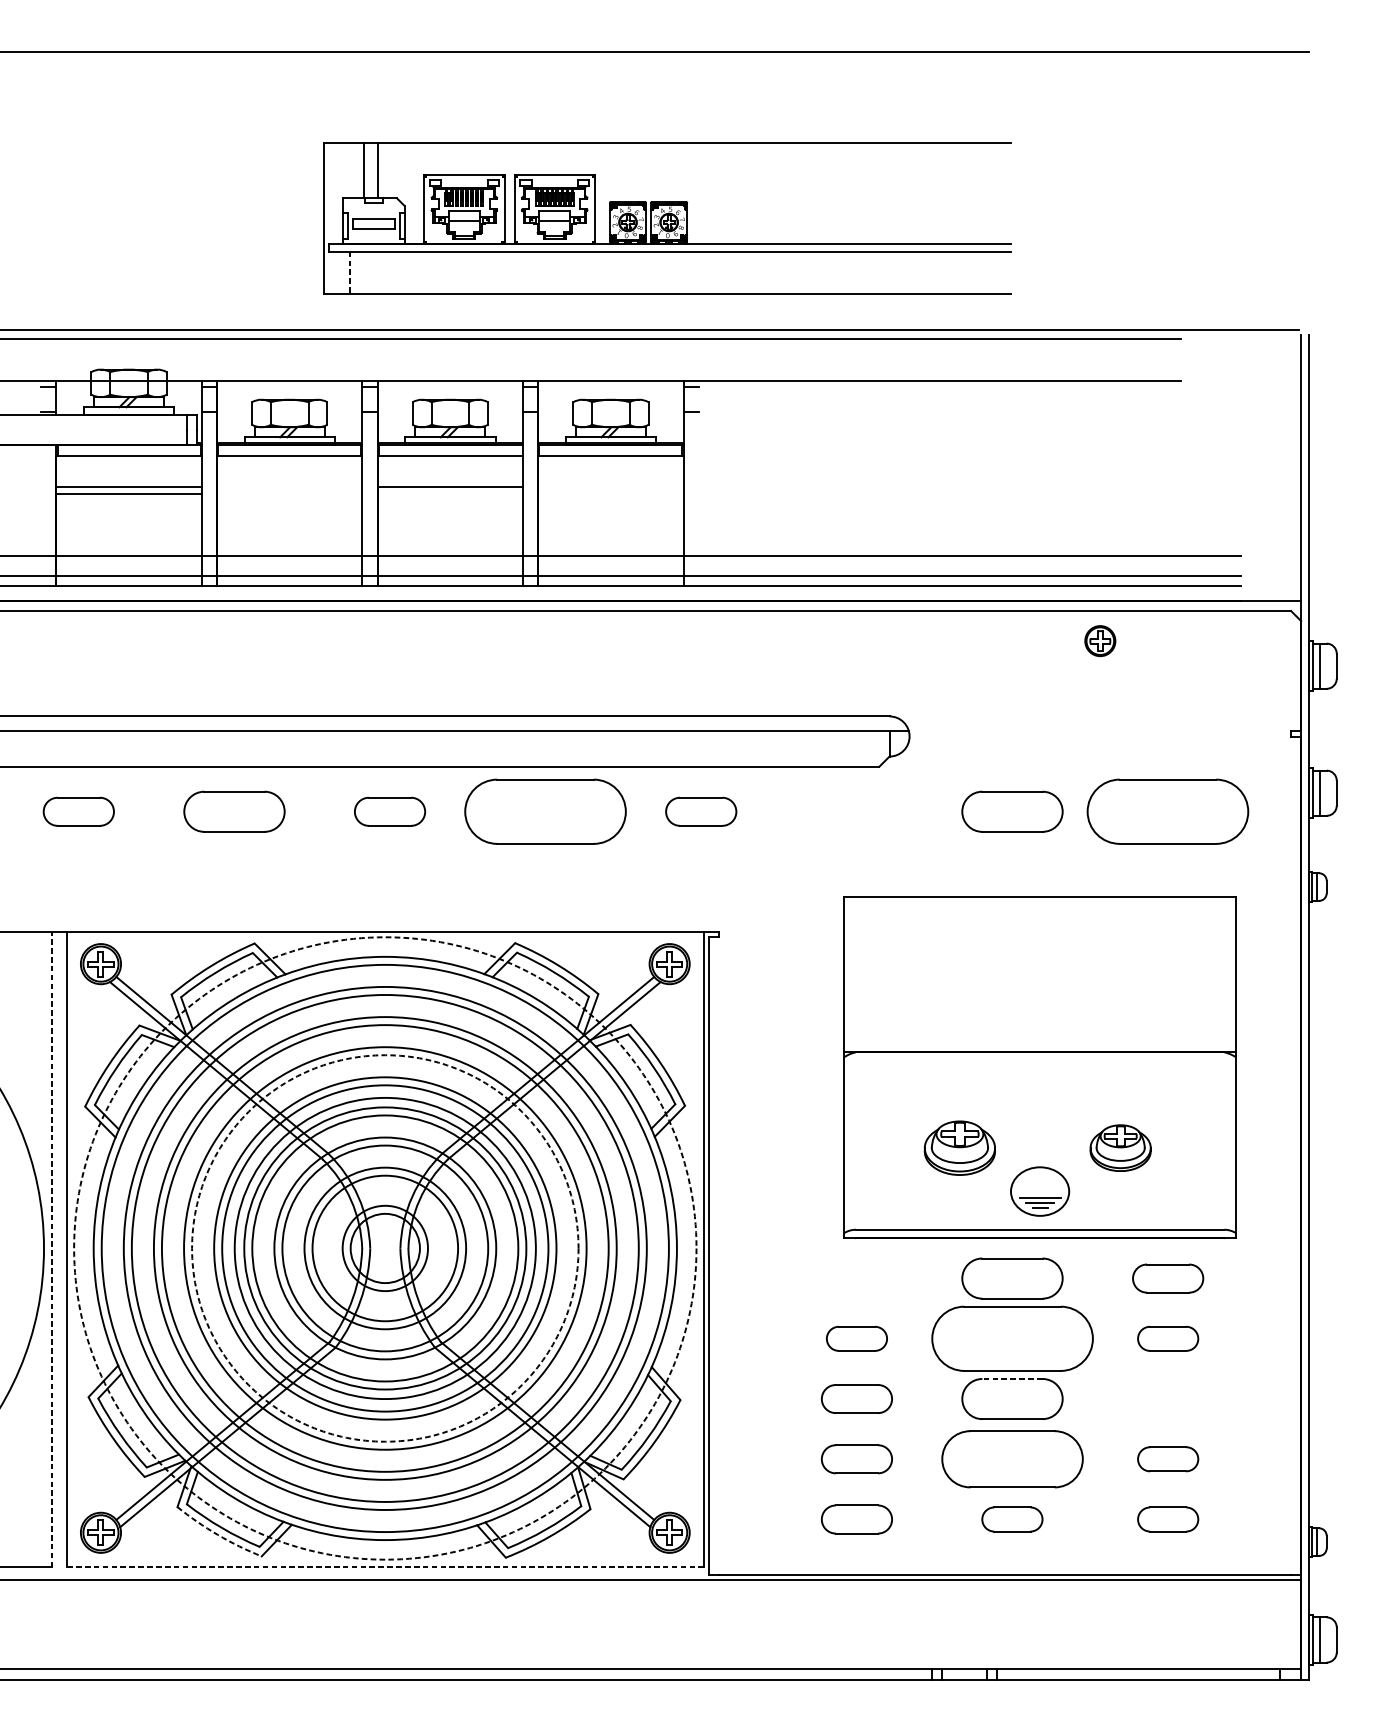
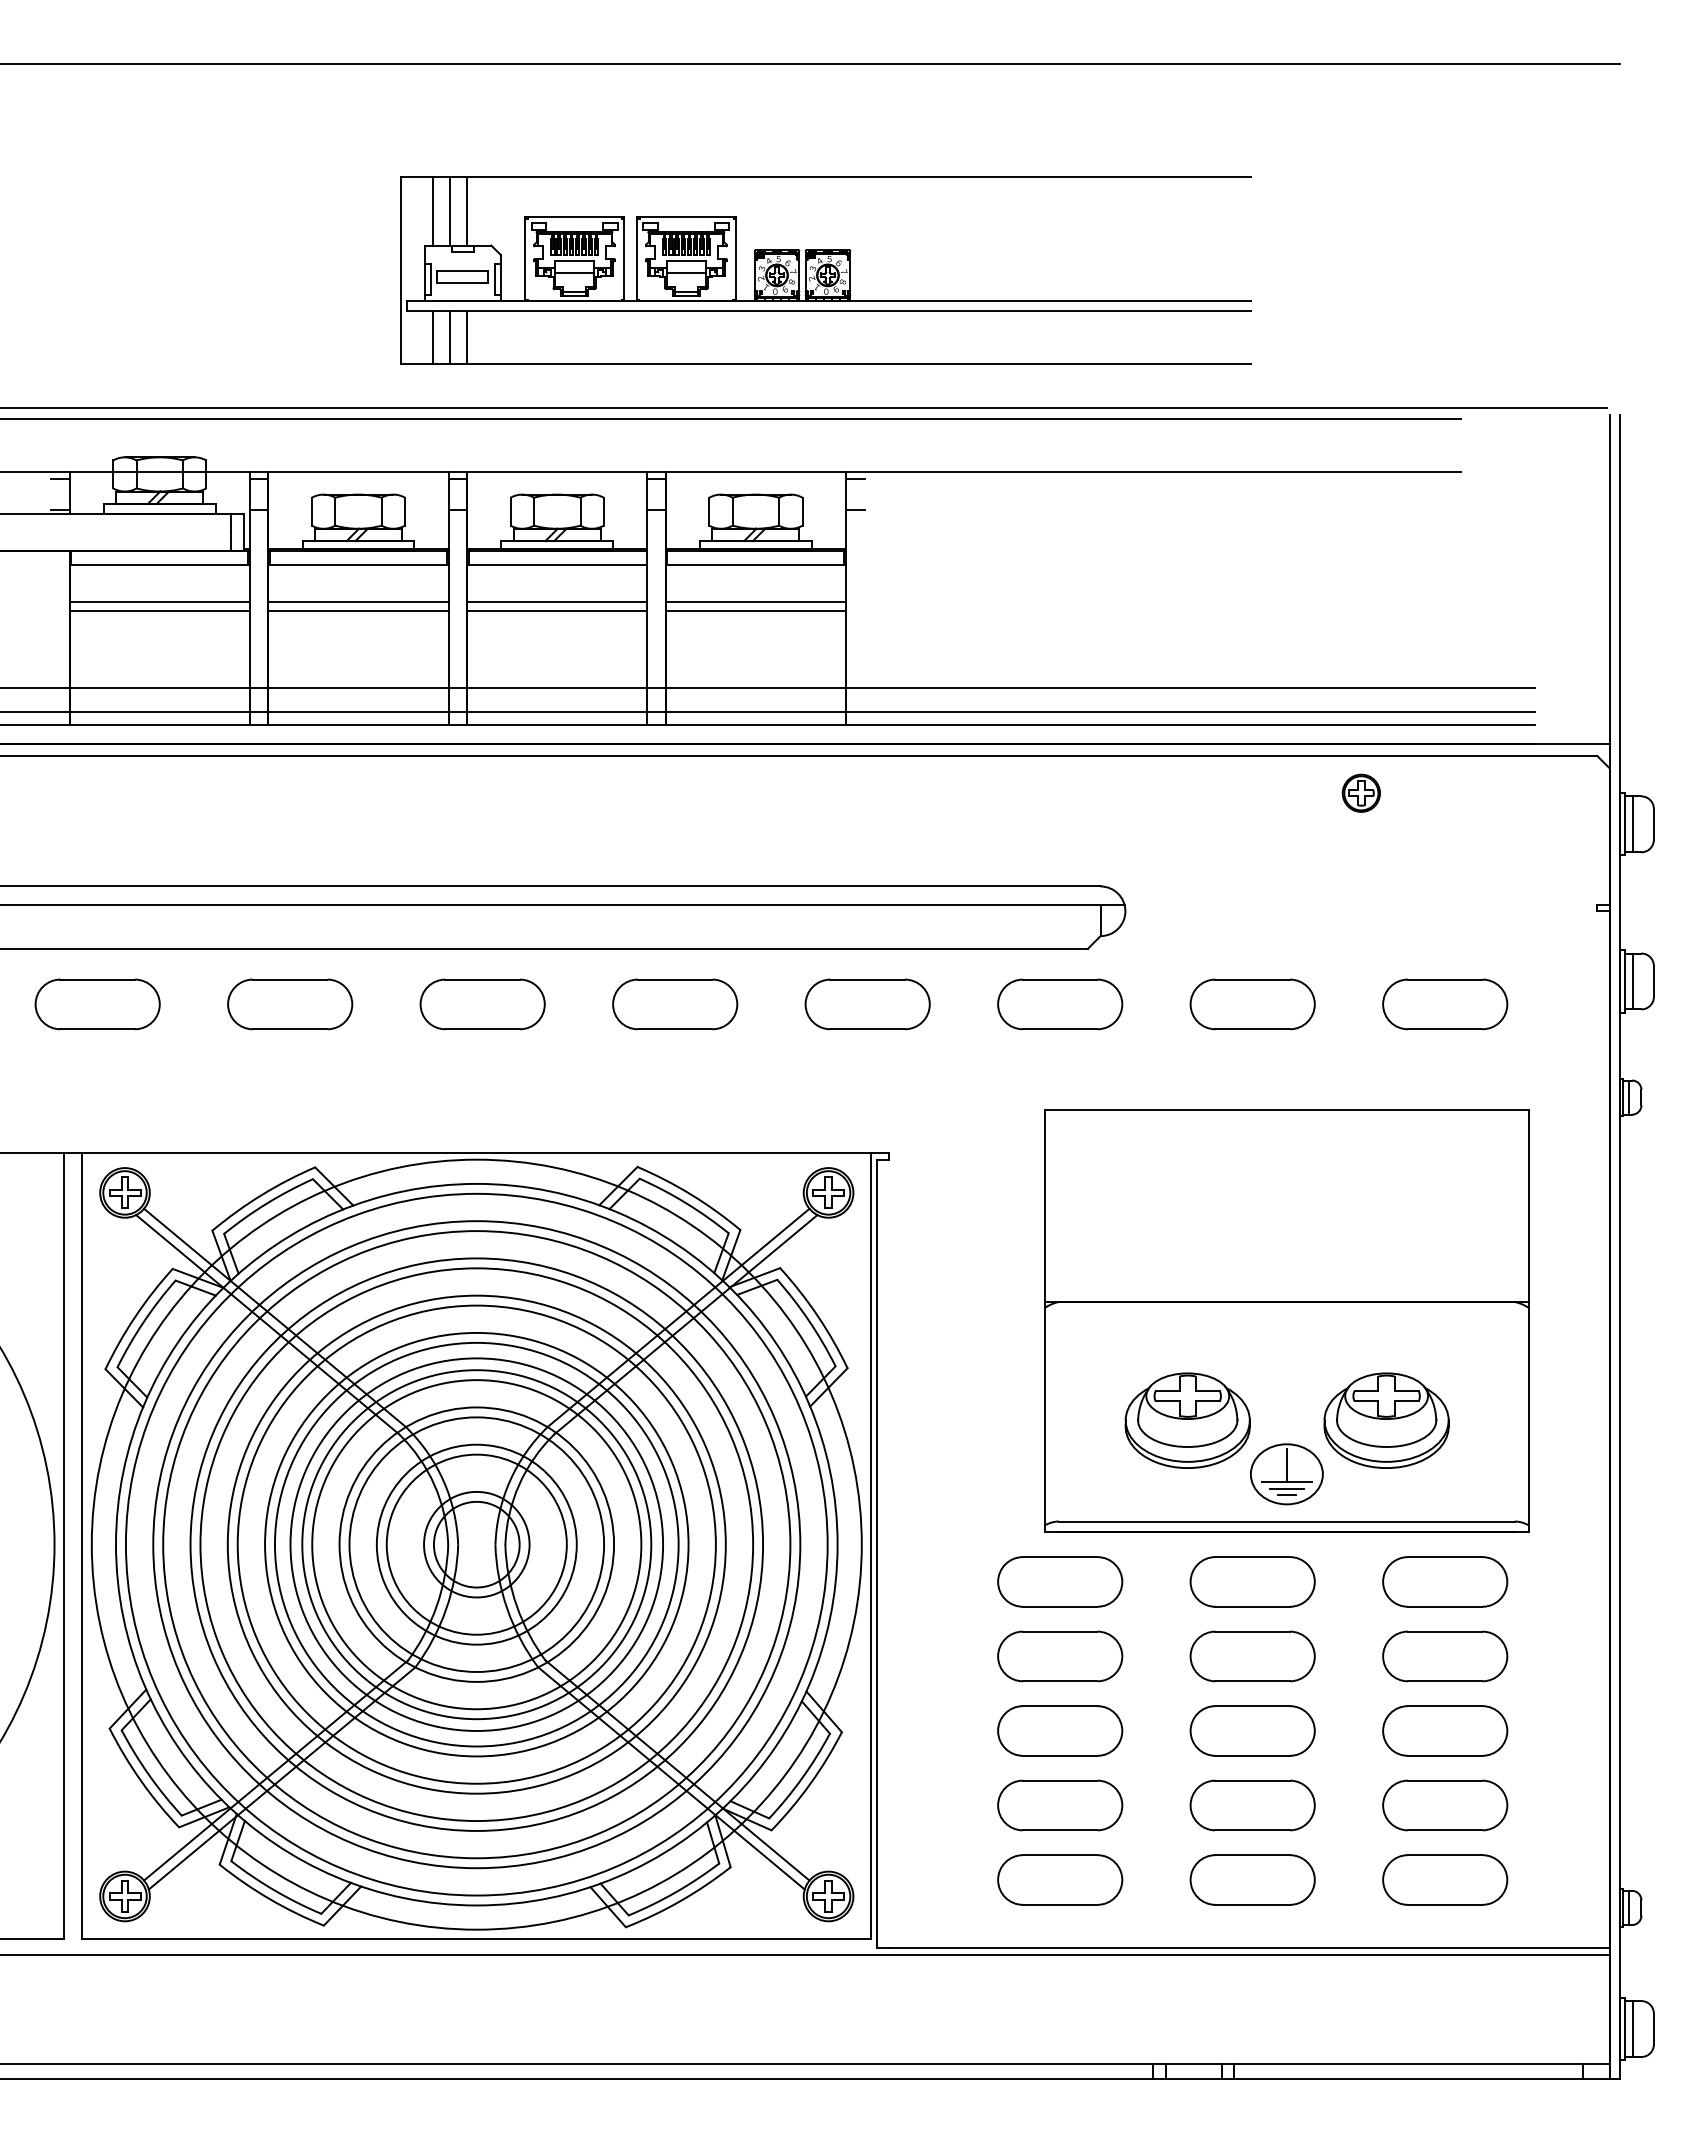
line: (350, 170) -> (433, 211), added
line: (364, 272) -> (450, 337), added
line: (377, 272) -> (467, 337), added
line: (350, 273) -> (433, 338), dashed -> solid
line: (289, 486) -> (358, 602), added
line: (610, 486) -> (755, 602), added
line: (289, 494) -> (358, 611), added
line: (450, 494) -> (557, 611), added
line: (610, 494) -> (755, 611), added
part: (78, 811) -> (97, 1004), size x1.43
part: (389, 811) -> (482, 1004), size x1.43
part: (545, 811) -> (675, 1004), size x0.62
part: (701, 811) -> (867, 1004), size x1.43
part: (857, 811) -> (1060, 1004), added
part: (1168, 811) -> (1445, 1004), size x0.62
part: (959, 1148) -> (1187, 1420), size x1.43
part: (1120, 1148) -> (1386, 1420), size x1.67
line: (1039, 1184) -> (1286, 1465), added
circle: (385, 1248) -> (476, 1544), dashed -> solid
circle: (385, 1248) -> (476, 1544), dashed -> solid
line: (51, 1249) -> (63, 1546), dashed -> solid
part: (857, 1278) -> (1060, 1581), added
part: (1168, 1278) -> (1445, 1581), size x1.43
part: (857, 1338) -> (1060, 1656), size x1.67
part: (1012, 1338) -> (1252, 1656), size x0.62
part: (1168, 1338) -> (1445, 1656), size x1.67
line: (1012, 1379) -> (1252, 1706), dashed -> solid
part: (857, 1398) -> (1060, 1730), size x1.43
part: (1168, 1398) -> (1445, 1730), added
part: (857, 1459) -> (1060, 1805), size x1.43
part: (1012, 1459) -> (1252, 1805), size x0.71
part: (1168, 1459) -> (1445, 1805), size x1.67
part: (857, 1519) -> (1060, 1879), size x1.43
part: (1012, 1519) -> (1252, 1879), size x1.67
part: (1168, 1519) -> (1445, 1879), size x1.67
arc: (217, 1534) -> (269, 1898), dashed -> solid
line: (385, 1567) -> (476, 1939), dashed -> solid

